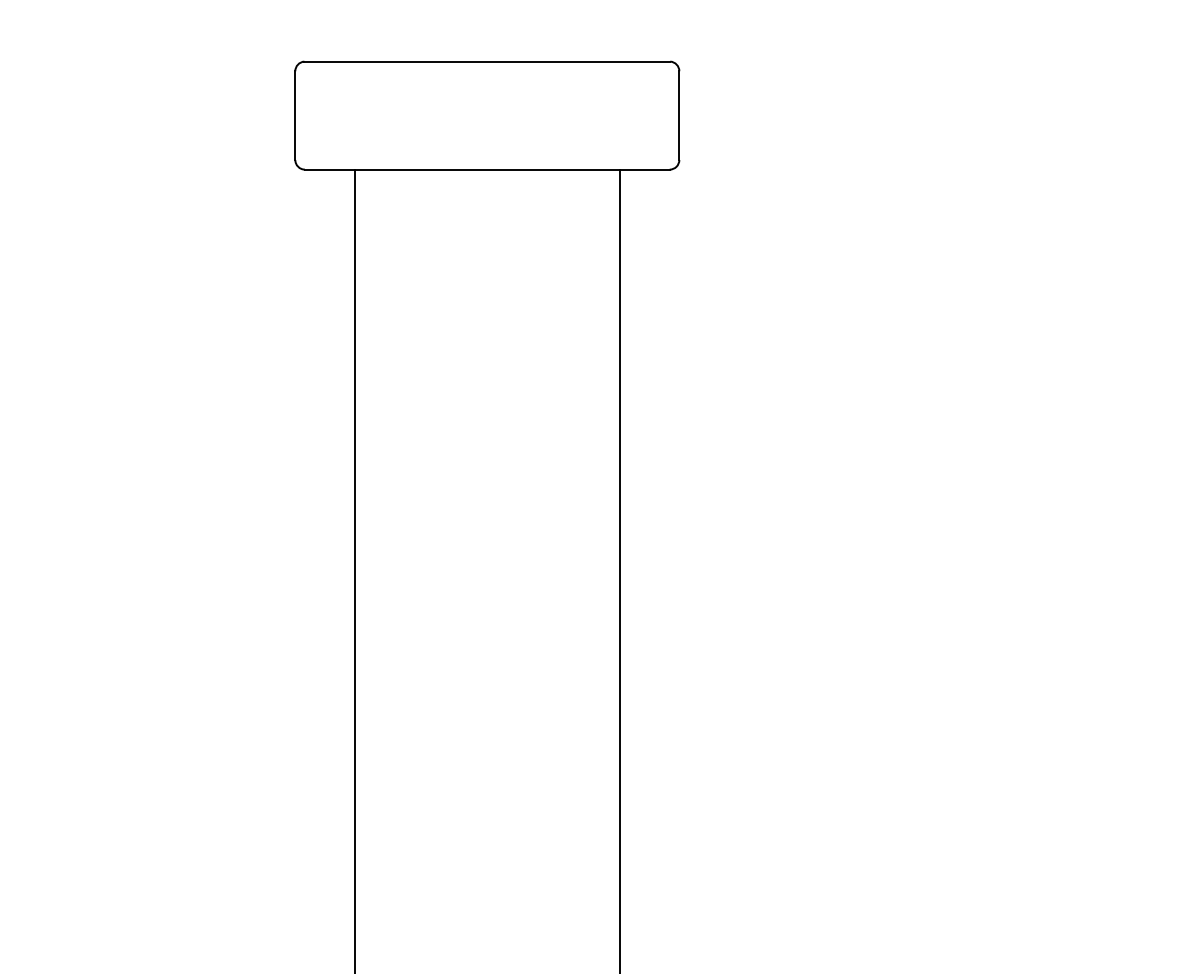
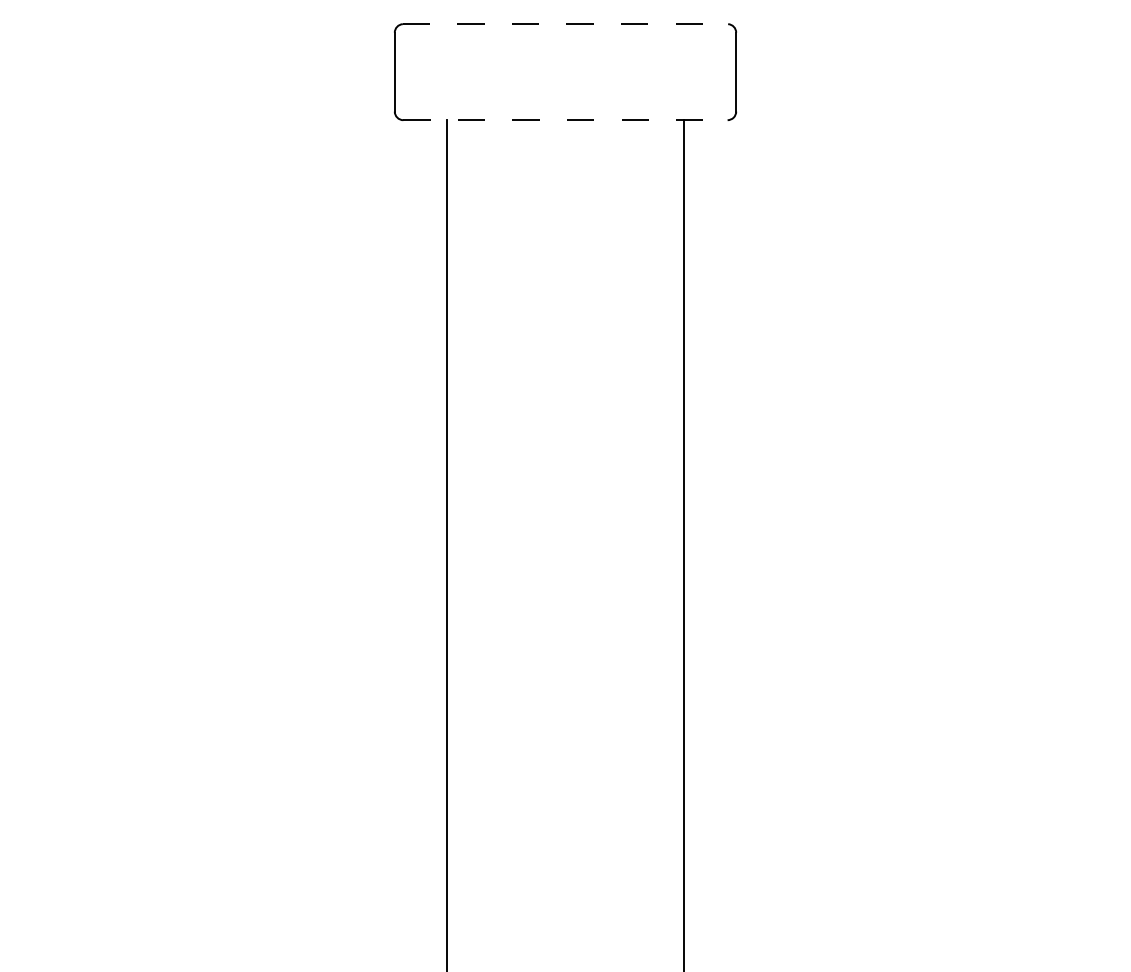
line: (487, 62) -> (565, 24), solid -> dashed
line: (488, 169) -> (566, 120), solid -> dashed

